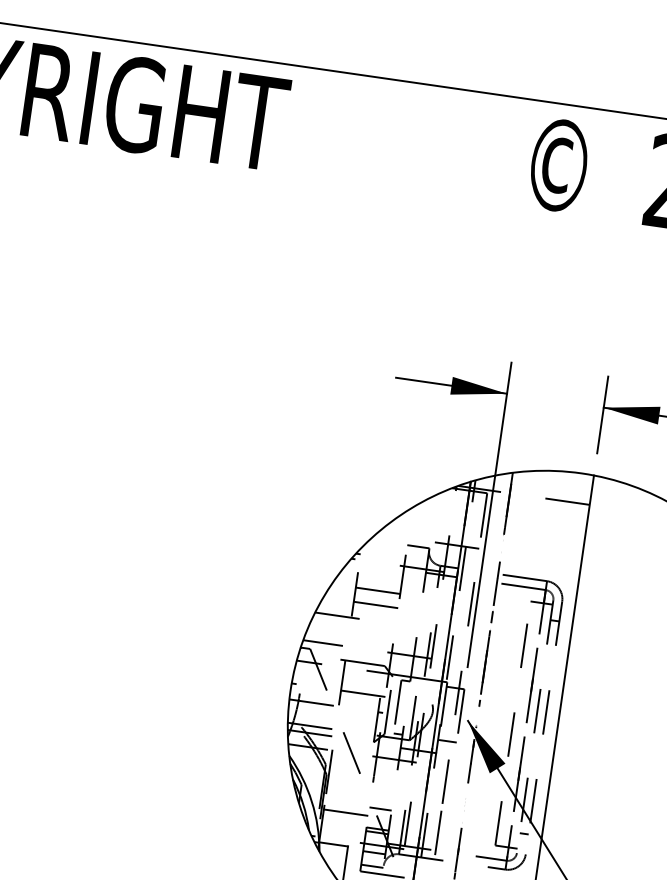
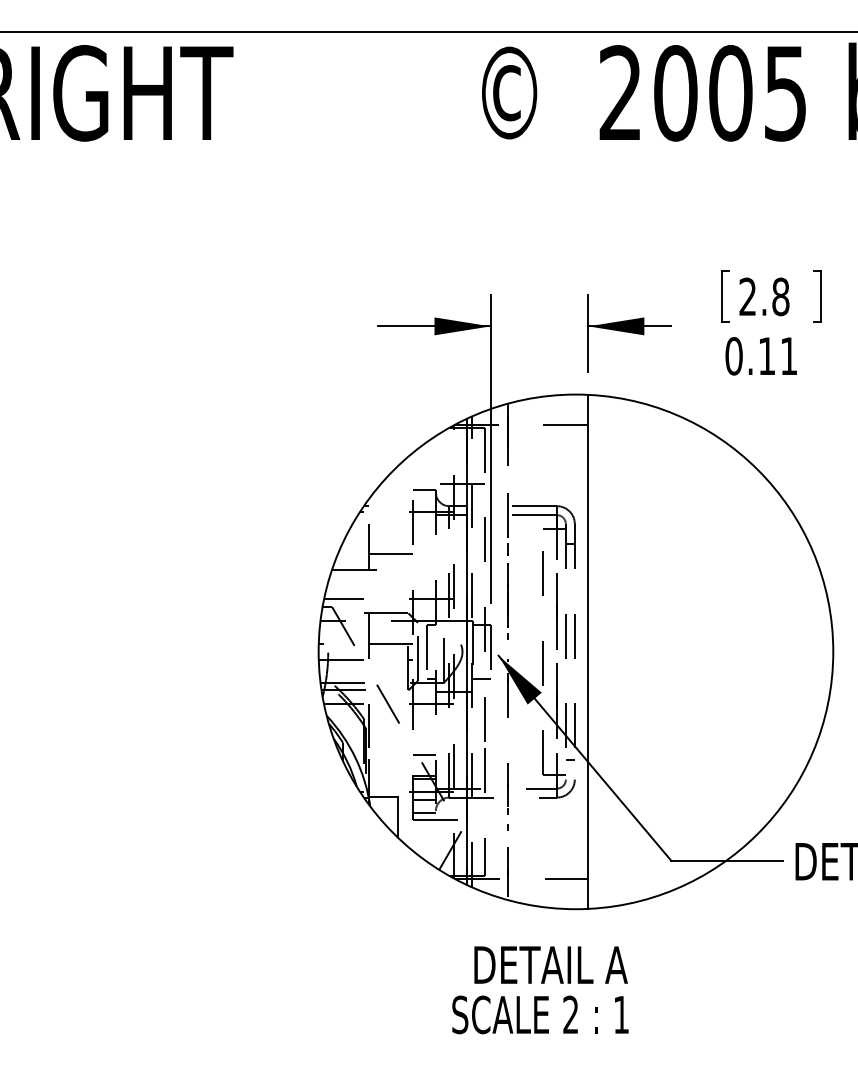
line: (377, 590) -> (390, 539), removed
line: (345, 812) -> (390, 763), removed

